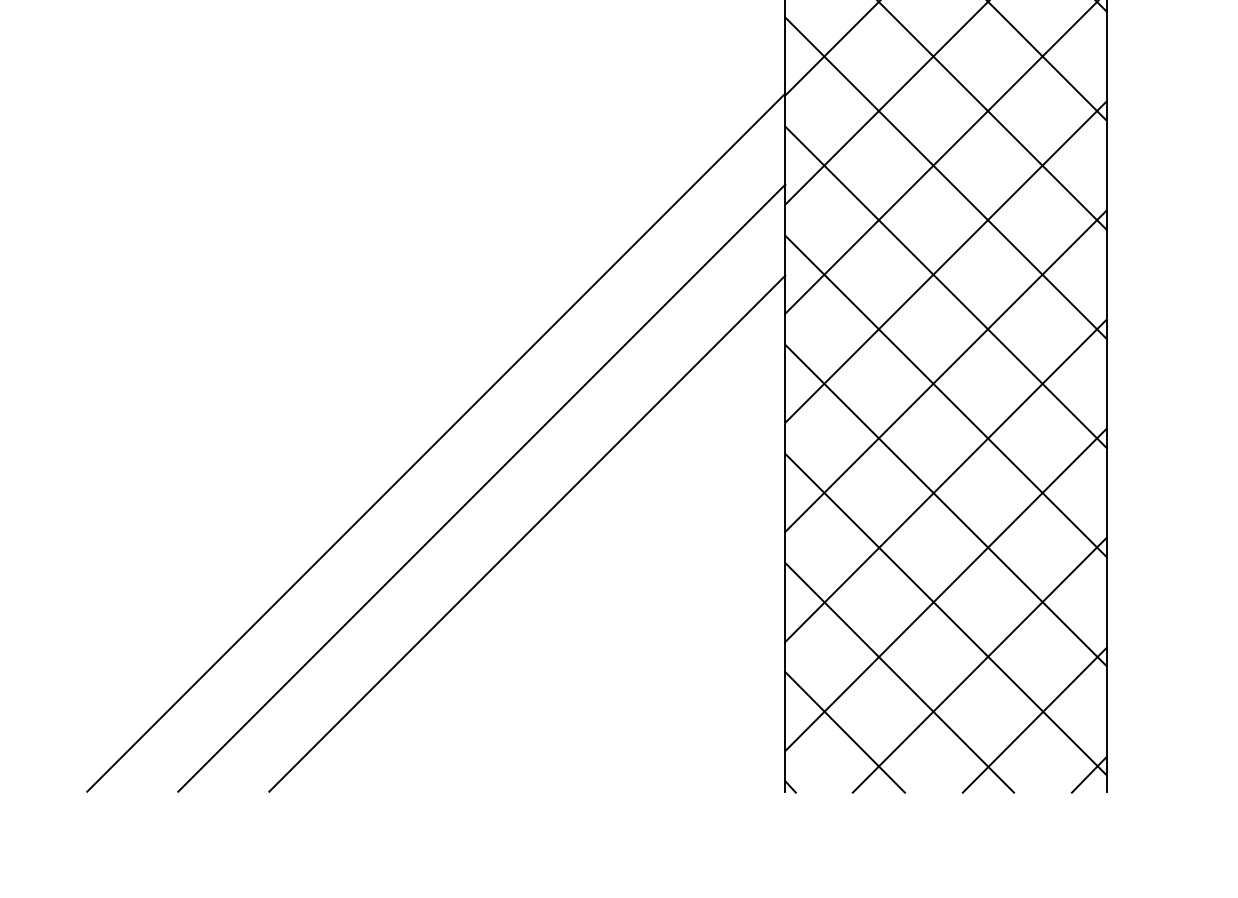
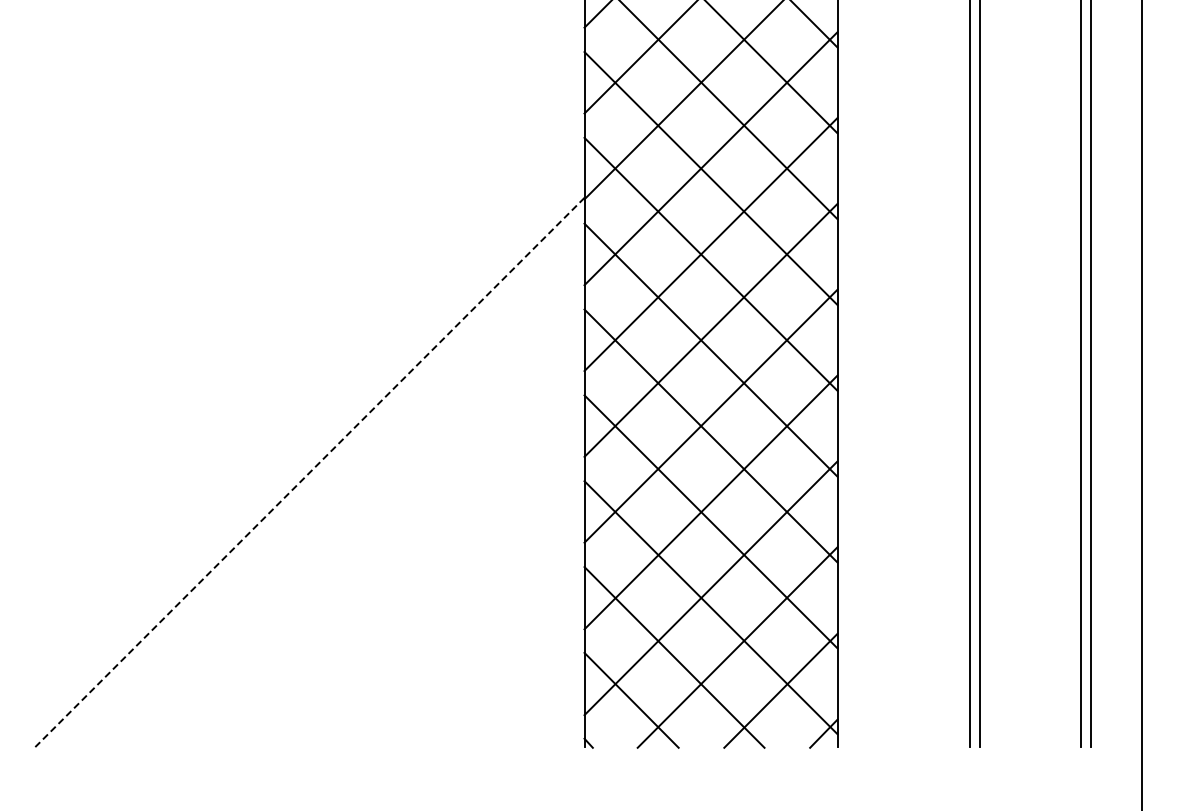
line: (435, 442) -> (309, 472), solid -> dashed
line: (481, 488) -> (345, 508), removed
line: (527, 534) -> (381, 544), removed

